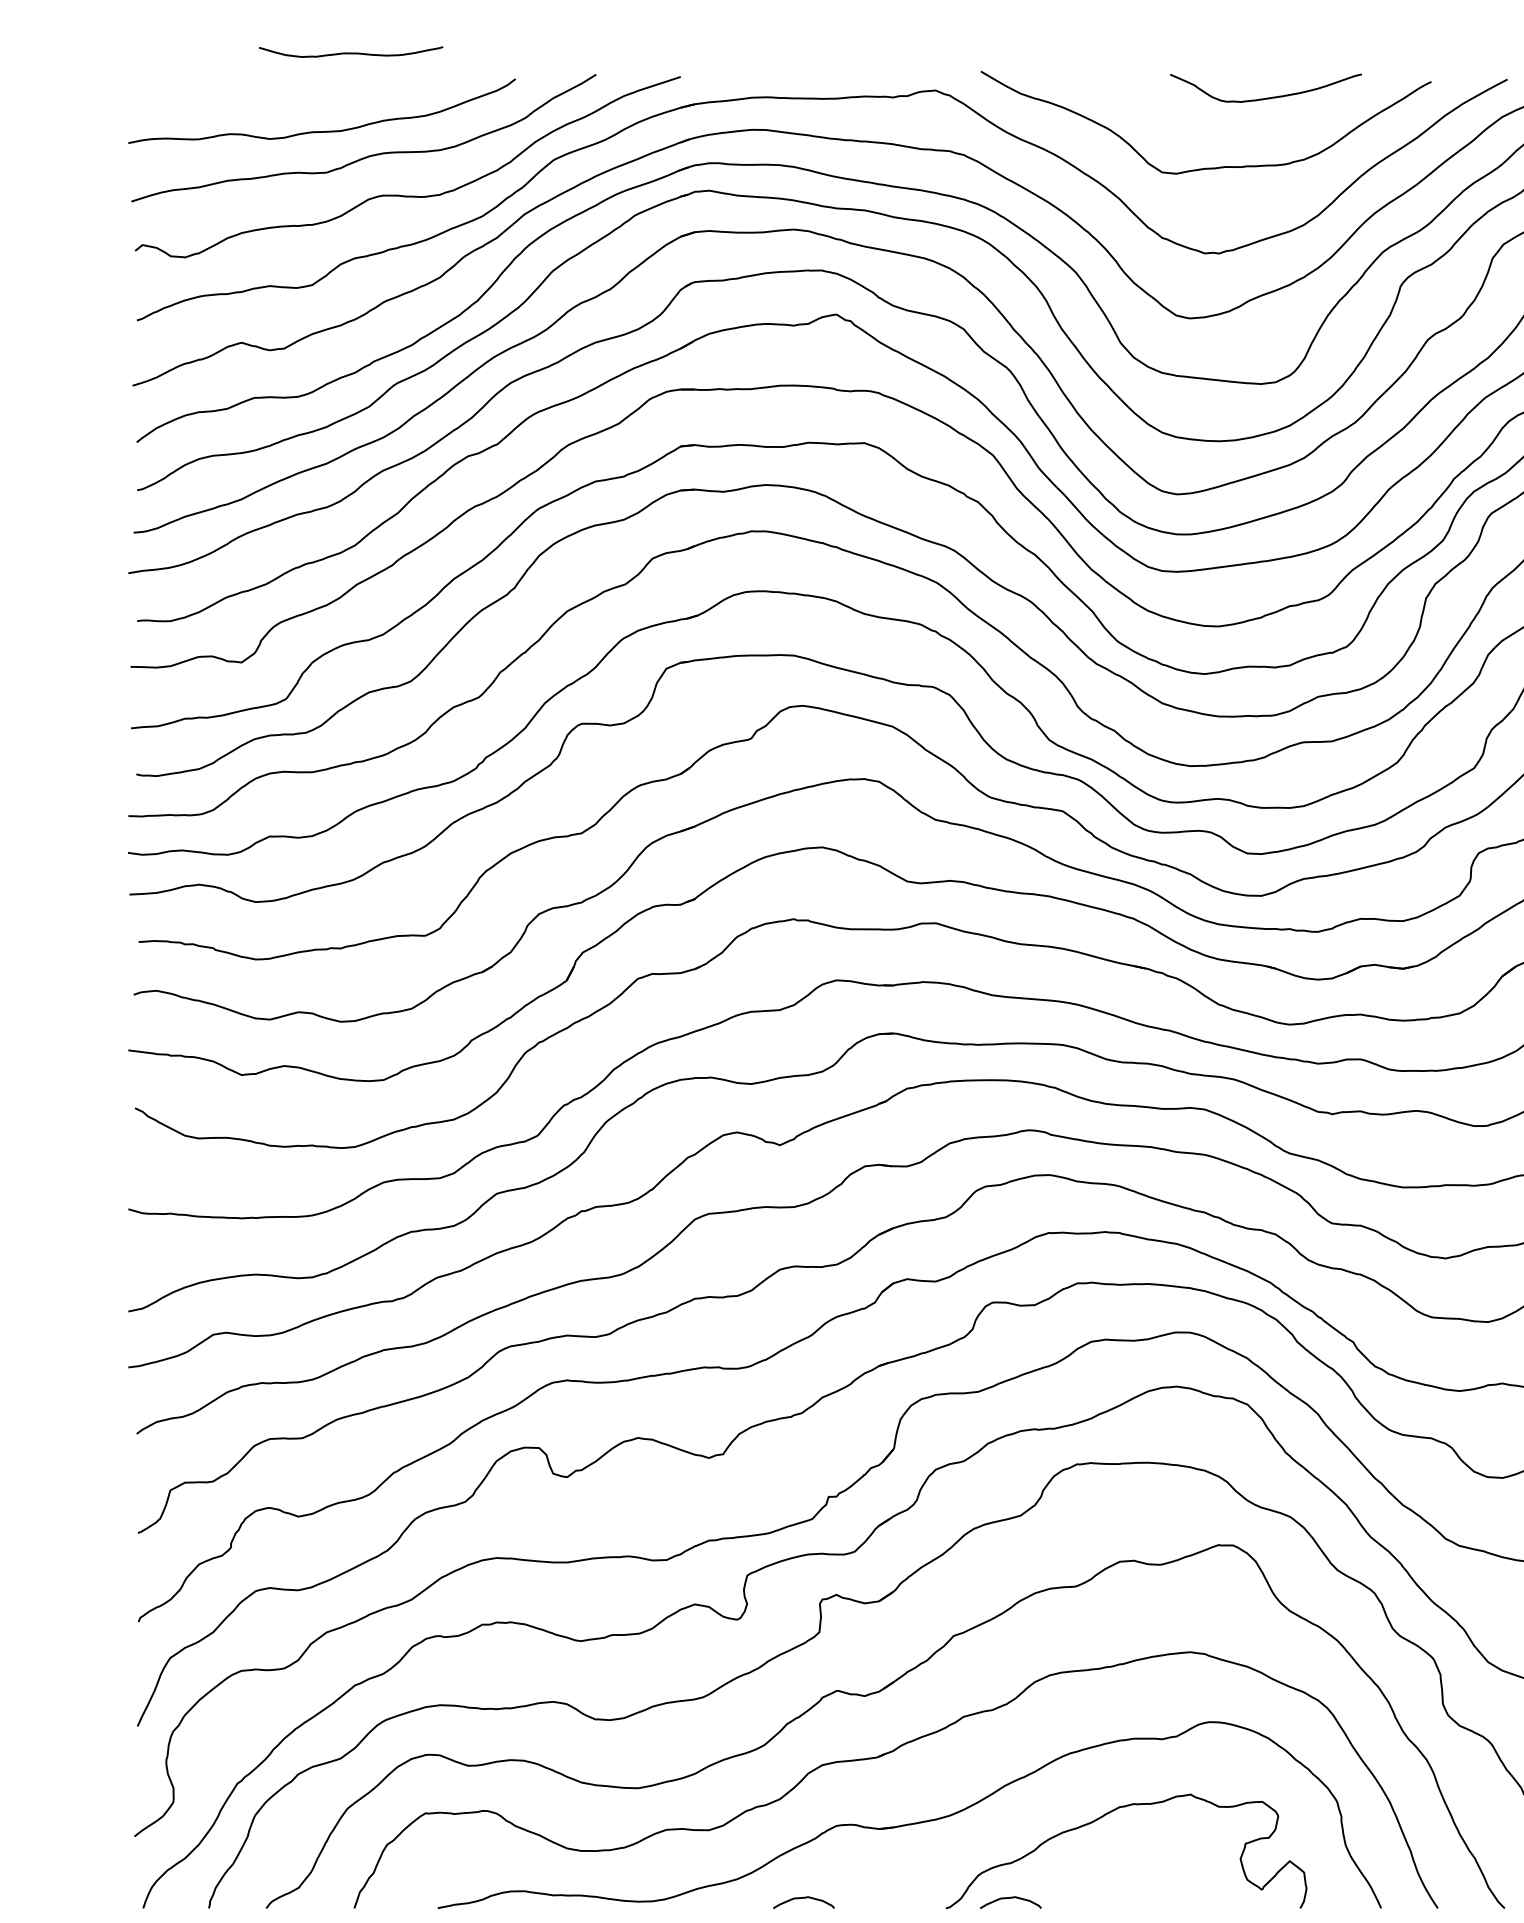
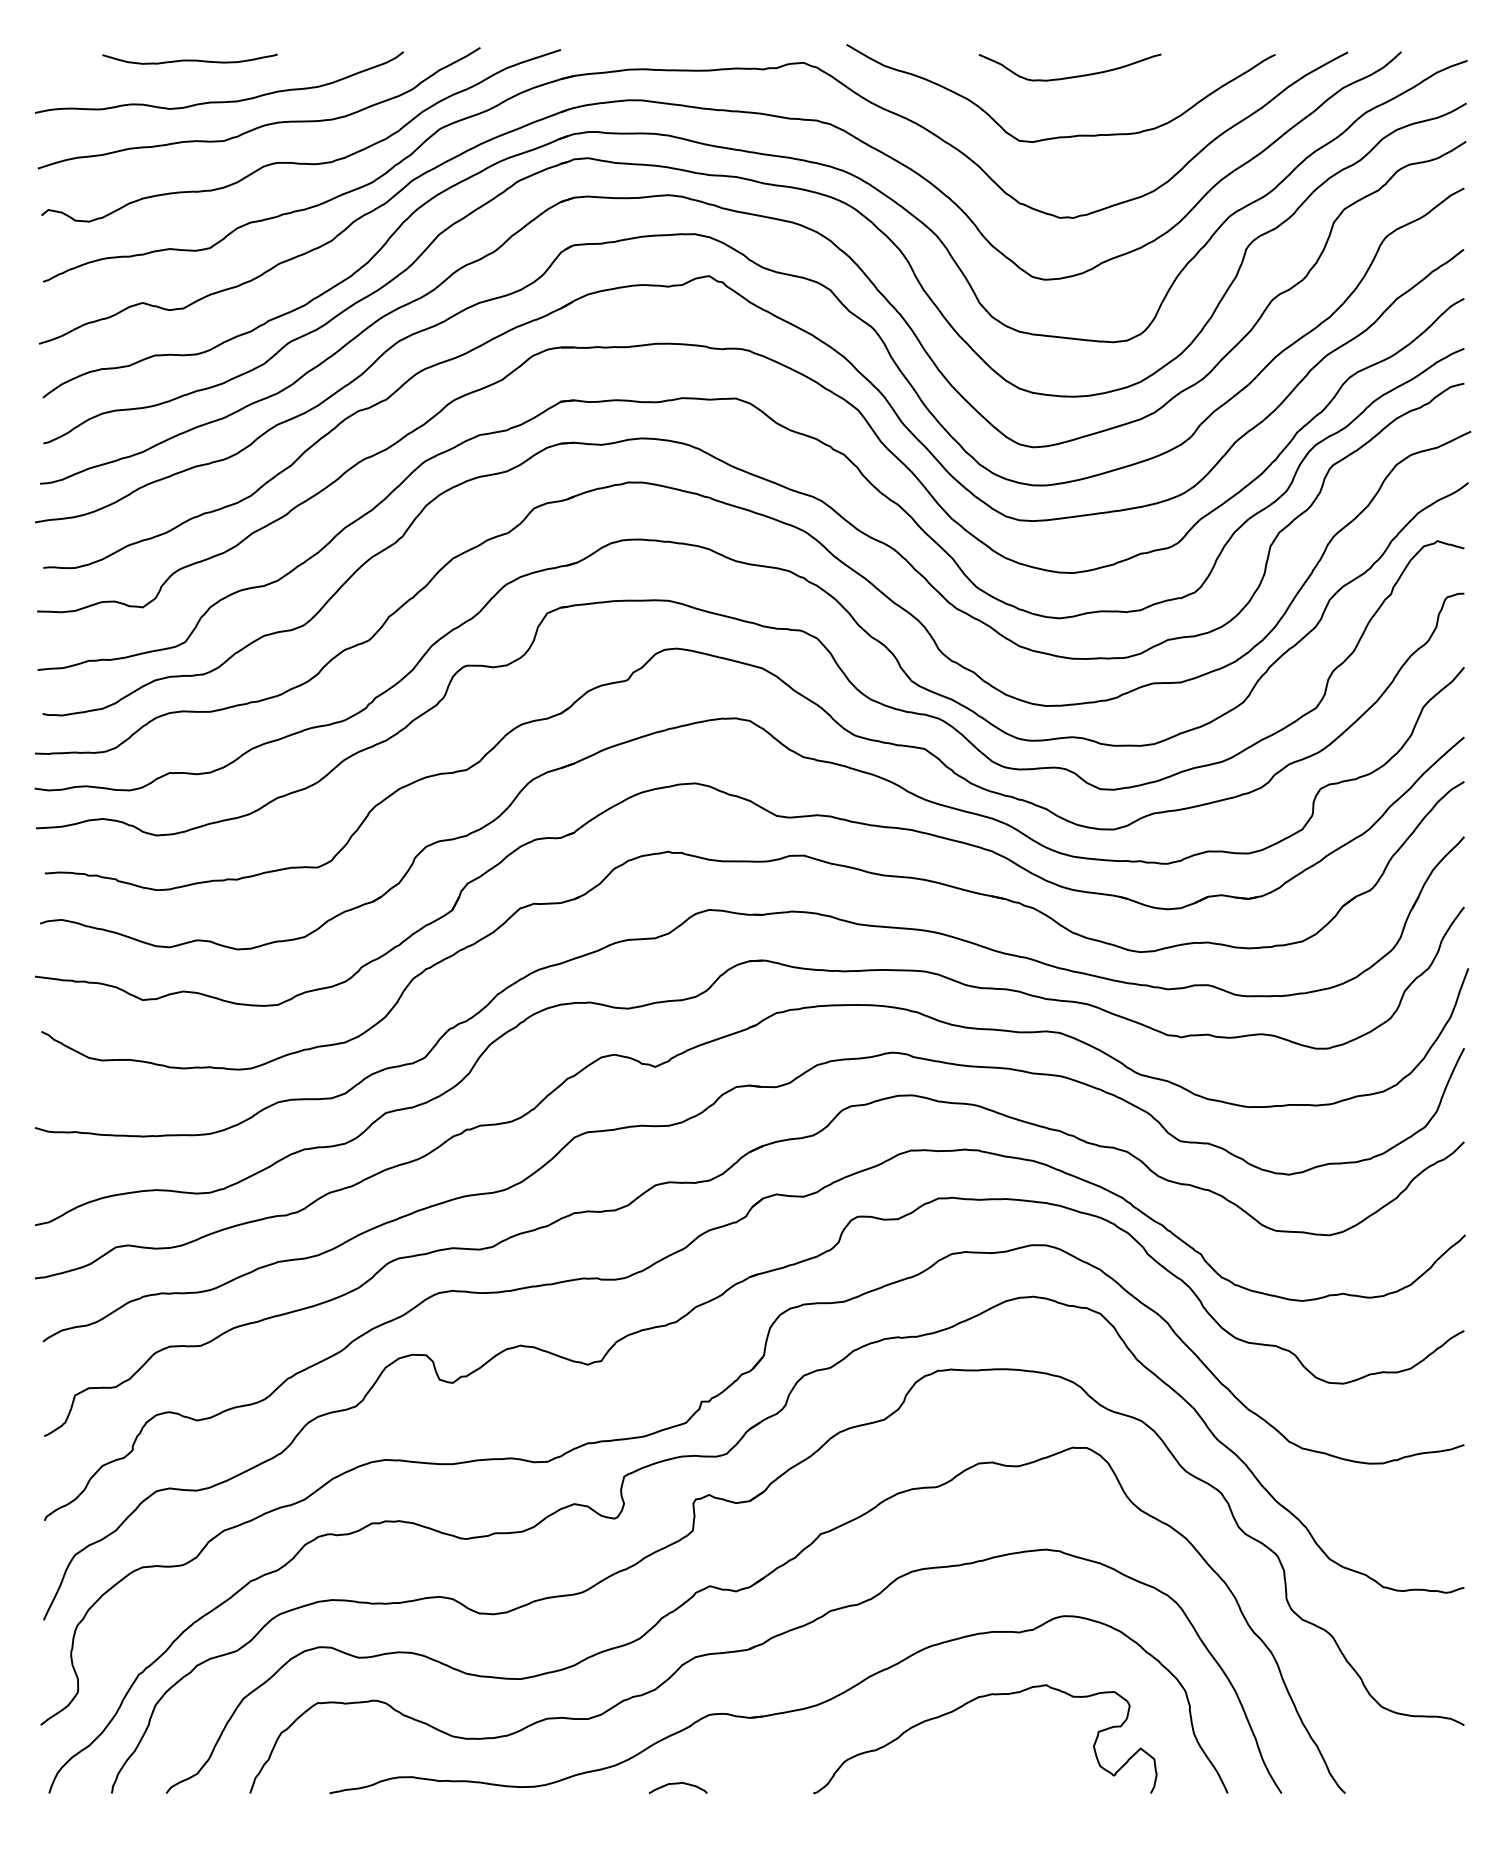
curve: (350, 52) -> (189, 59), moved
curve: (1265, 97) -> (1069, 76), moved
curve: (1010, 1898) -> (874, 1784), removed

